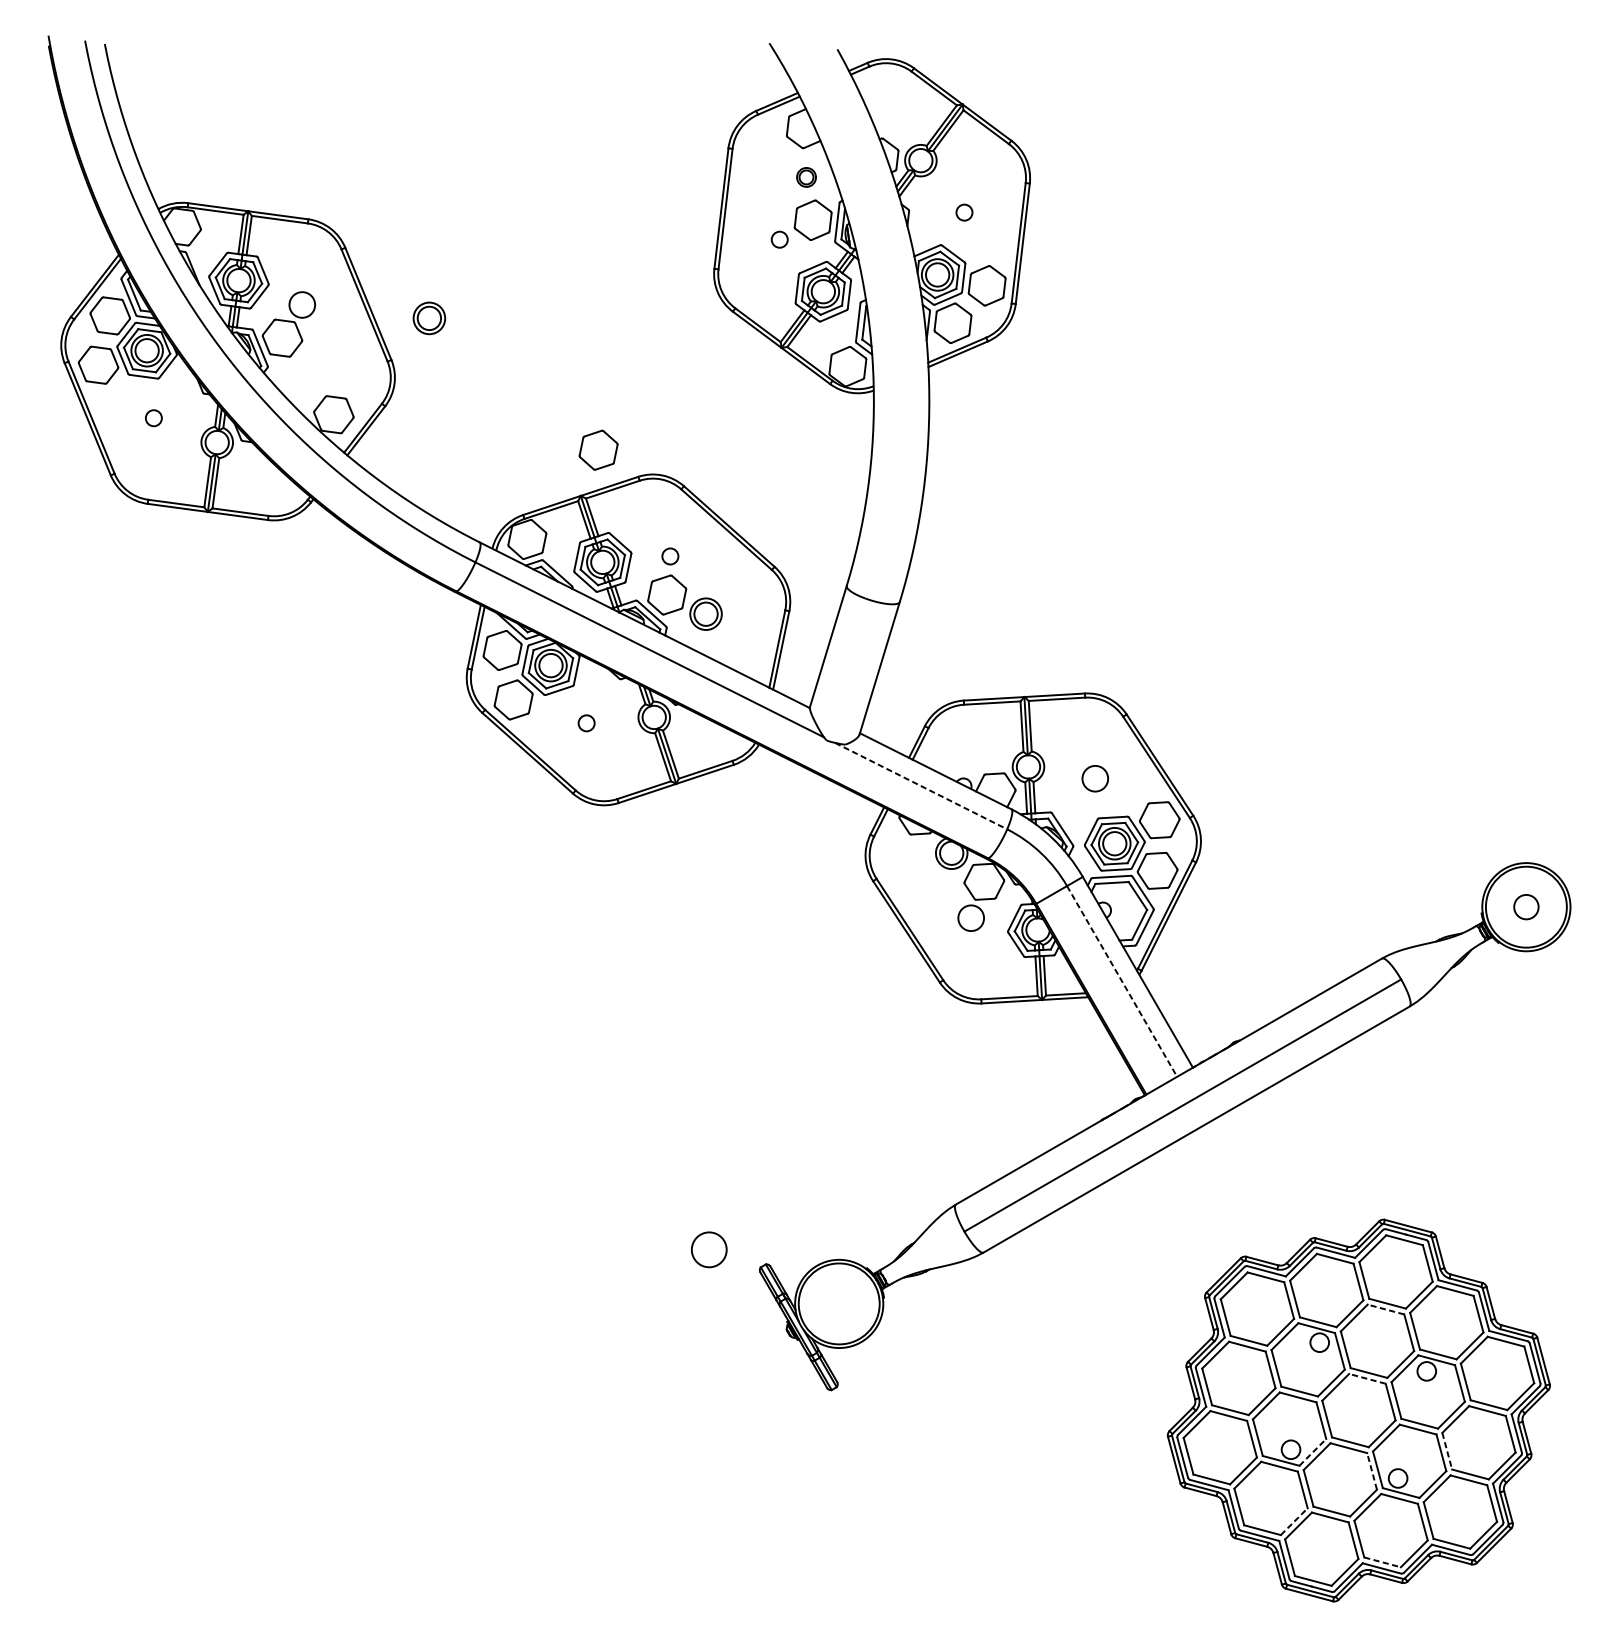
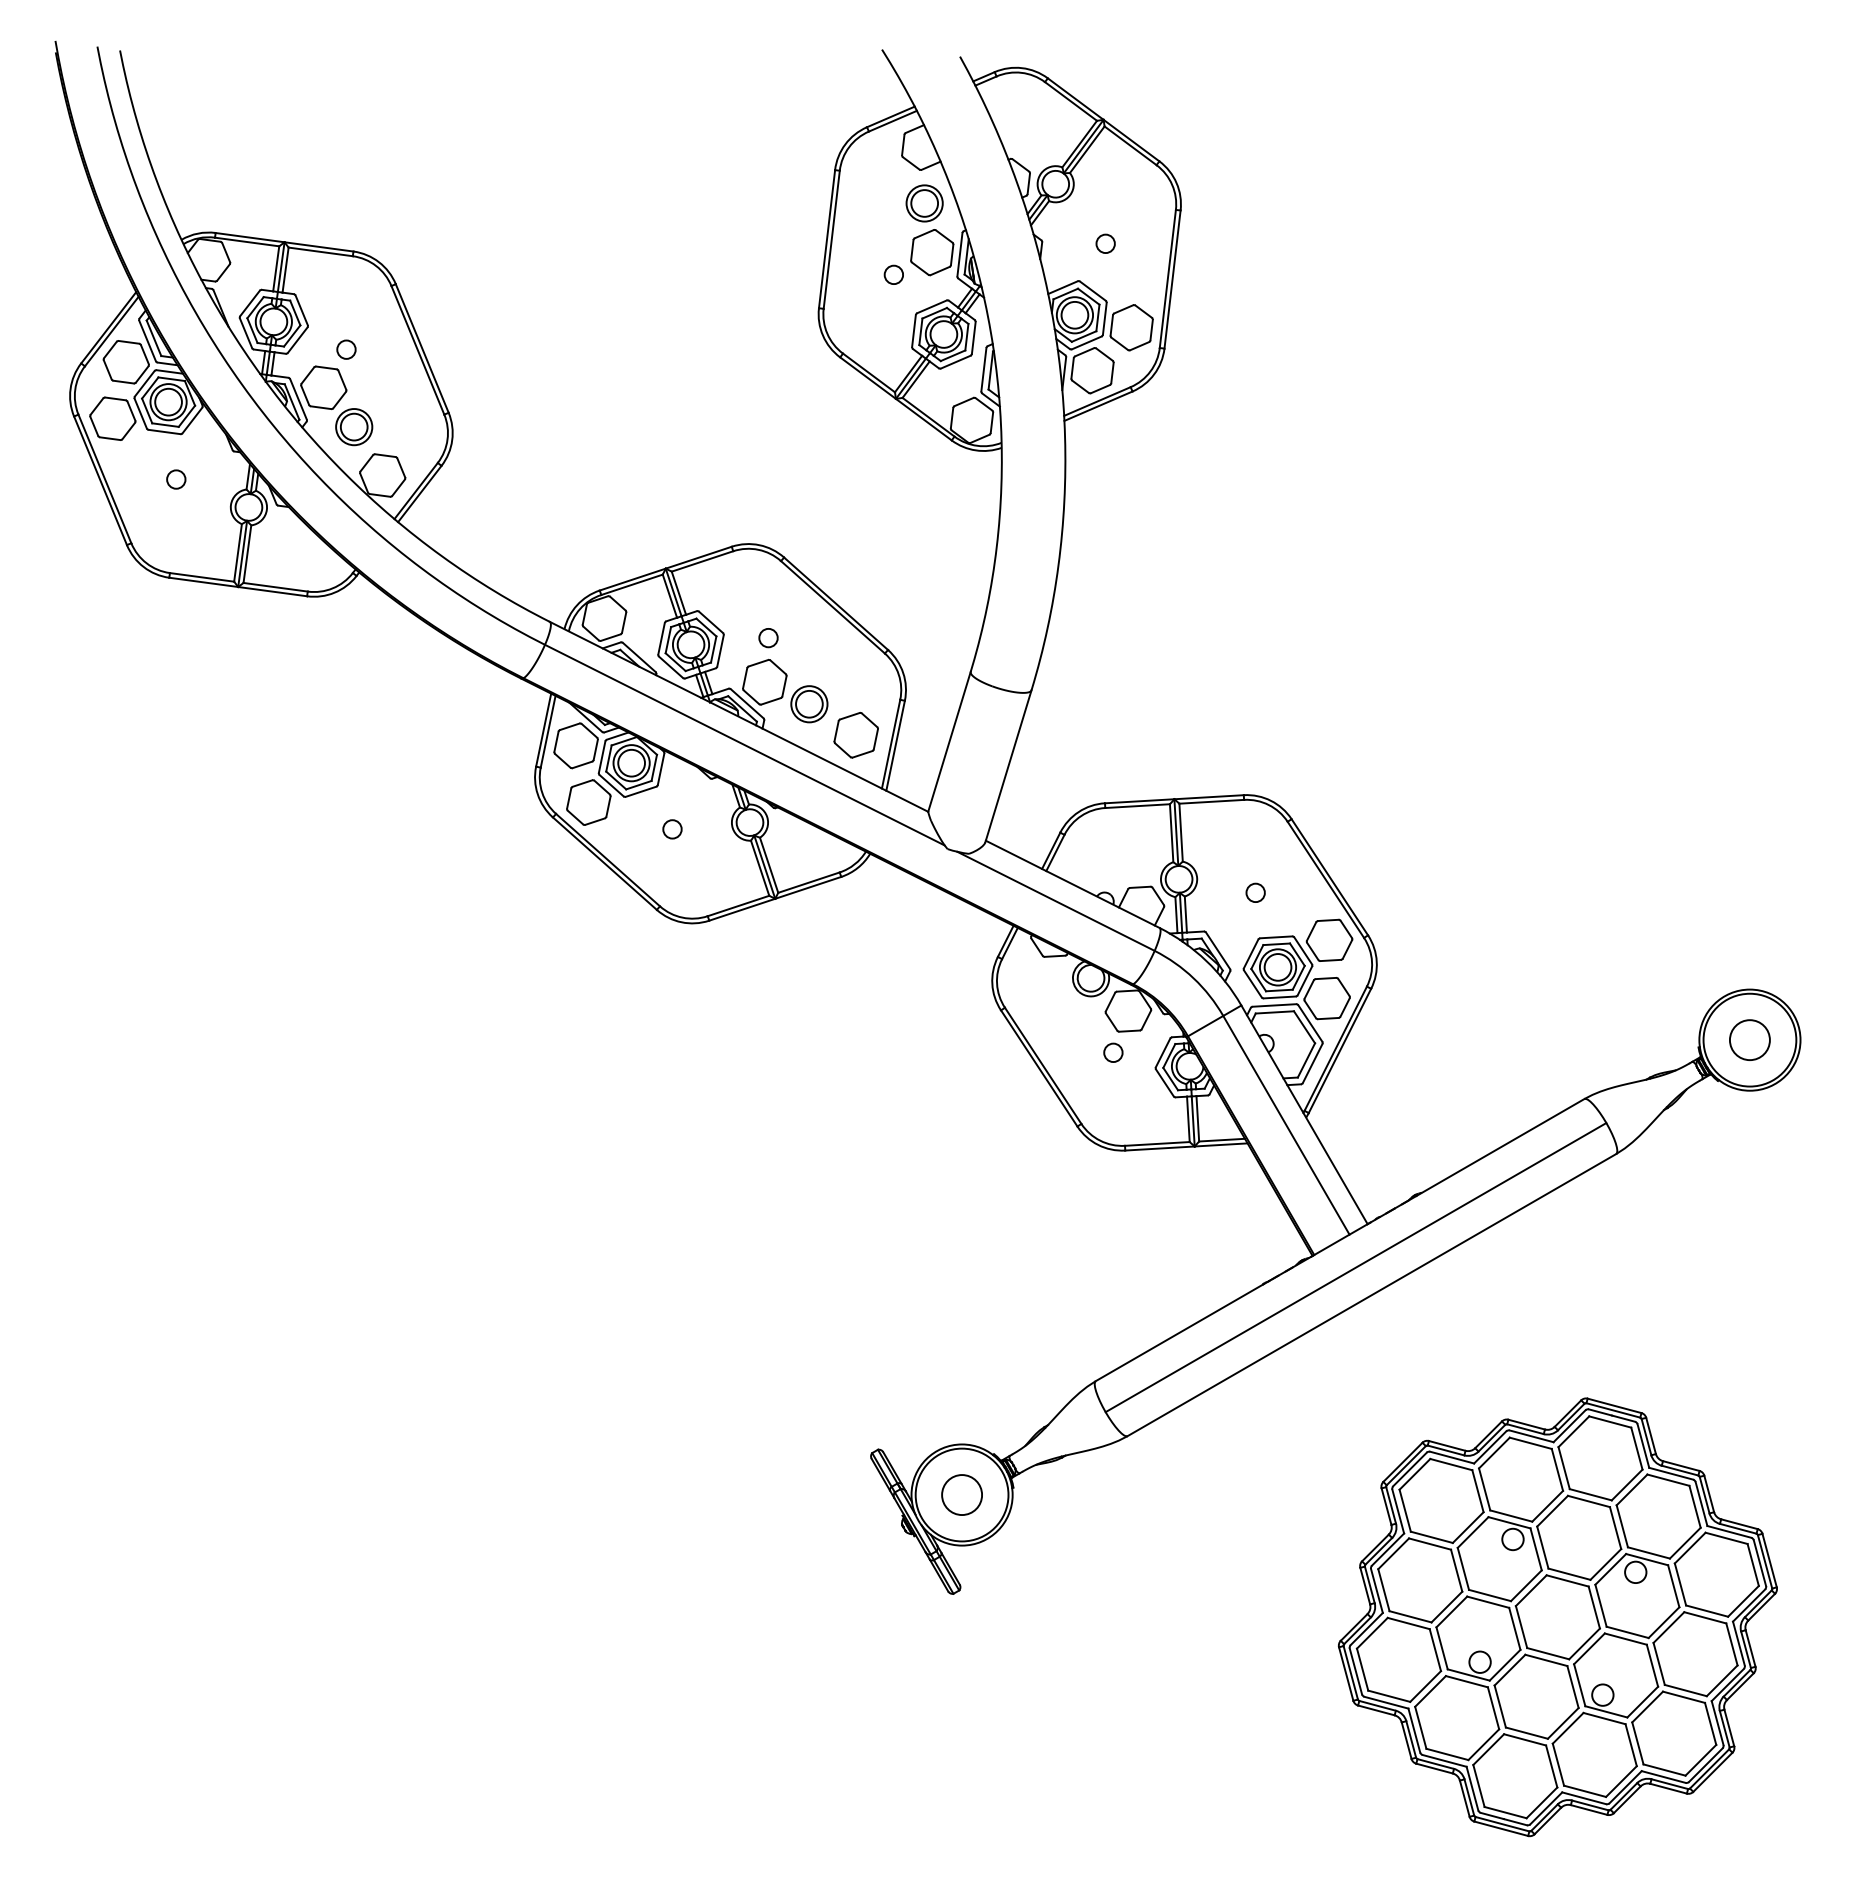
part: (806, 177) -> (924, 203), size x1.67
circle: (302, 304) -> (346, 349), size x0.62
part: (429, 318) -> (354, 427), moved
part: (597, 450) -> (855, 735), moved
circle: (1095, 778) -> (1255, 892), size x0.62
line: (921, 786) -> (1056, 901), dashed -> solid
circle: (1526, 906) -> (1749, 1039), size x1.43
circle: (971, 917) -> (1113, 1052), size x0.62
line: (1122, 981) -> (1286, 1125), dashed -> solid
circle: (708, 1249) -> (961, 1494), moved
line: (1385, 1309) -> (1588, 1501), dashed -> solid
line: (1367, 1378) -> (1567, 1580), dashed -> solid
line: (1447, 1450) -> (1659, 1663), dashed -> solid
line: (1313, 1452) -> (1505, 1665), dashed -> solid
line: (1372, 1471) -> (1573, 1687), dashed -> solid
line: (1294, 1521) -> (1483, 1744), dashed -> solid
line: (1382, 1562) -> (1585, 1791), dashed -> solid

